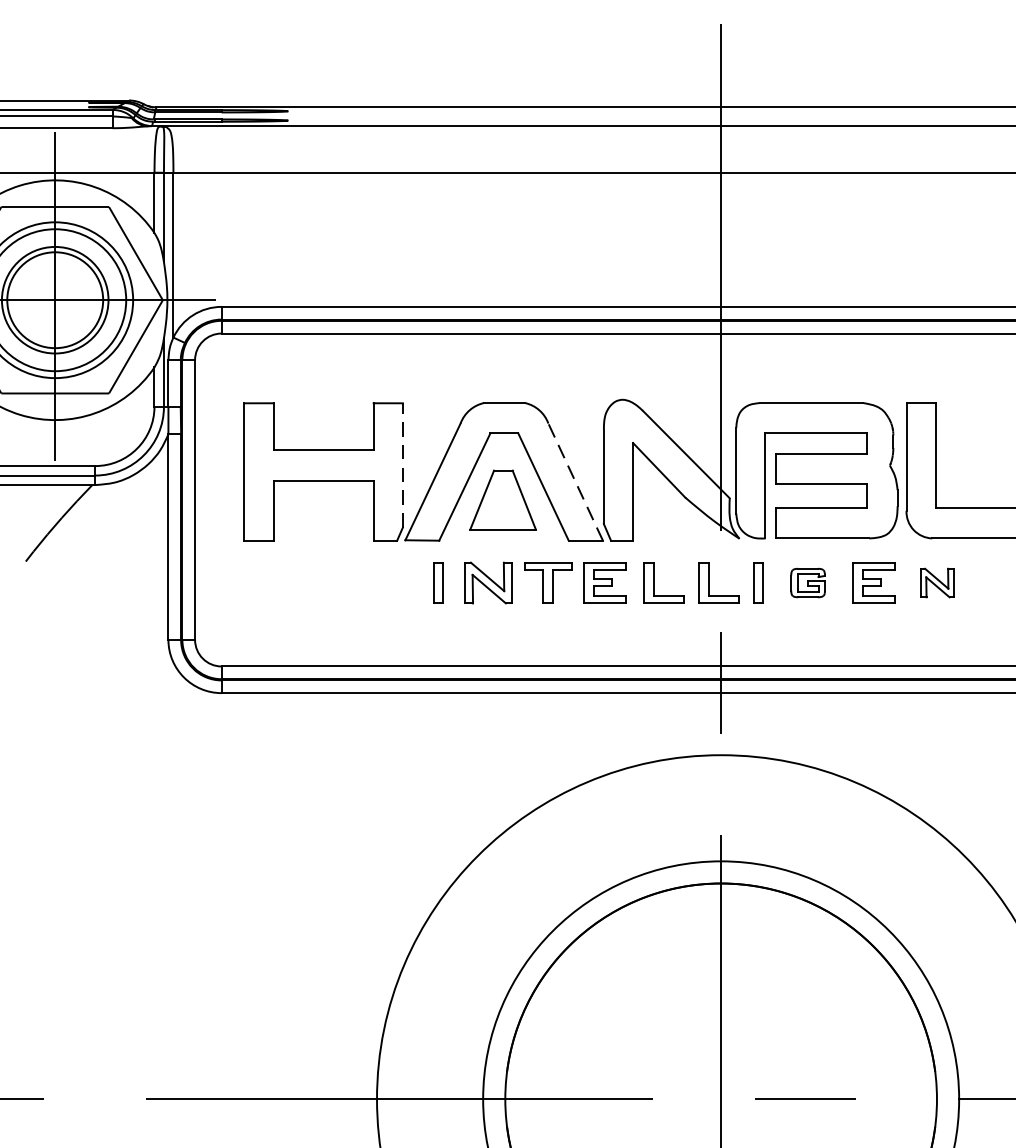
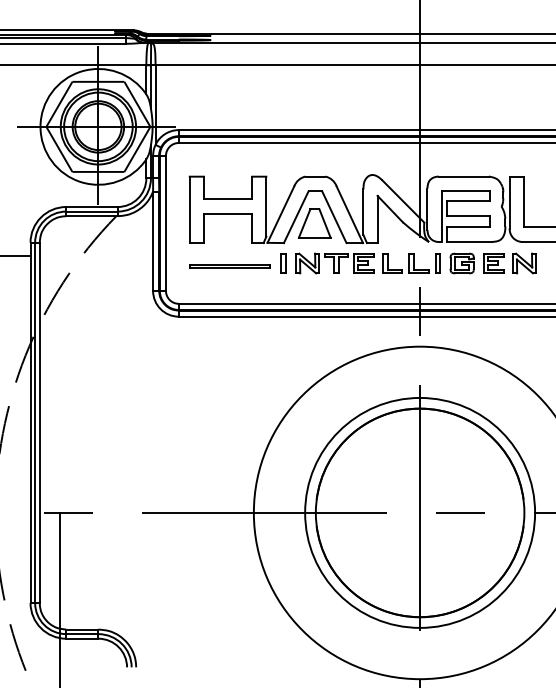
line: (403, 465) -> (266, 206), dashed -> solid
line: (574, 481) -> (349, 214), dashed -> solid
part: (806, 583) -> (461, 263), size x1.43
part: (937, 583) -> (524, 263), size x1.43
line: (326, 587) -> (229, 265), added

